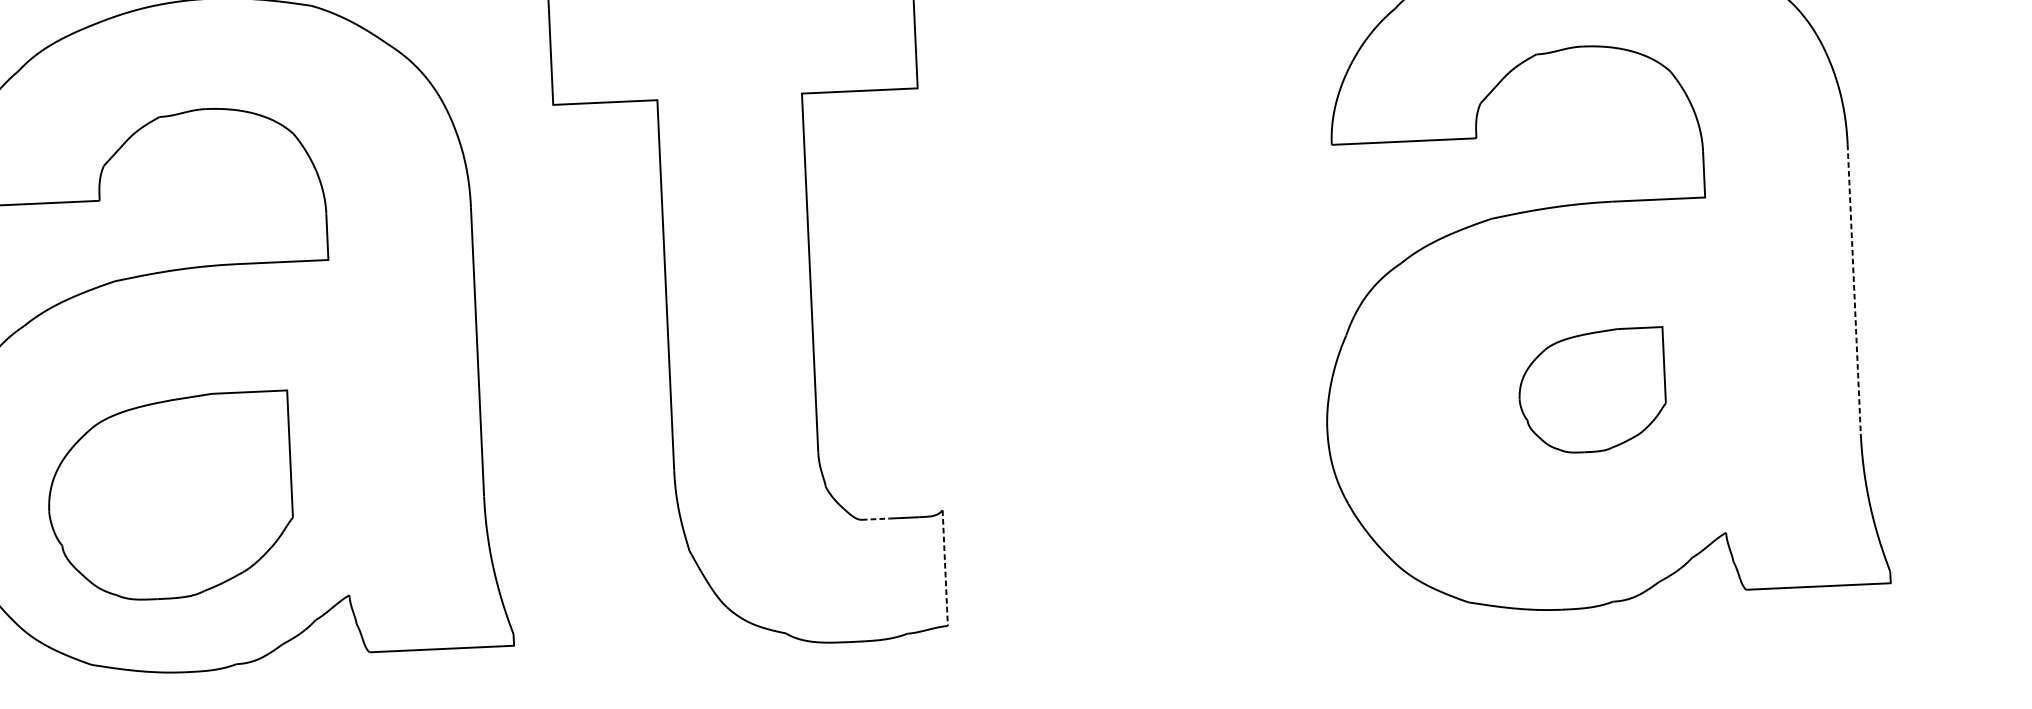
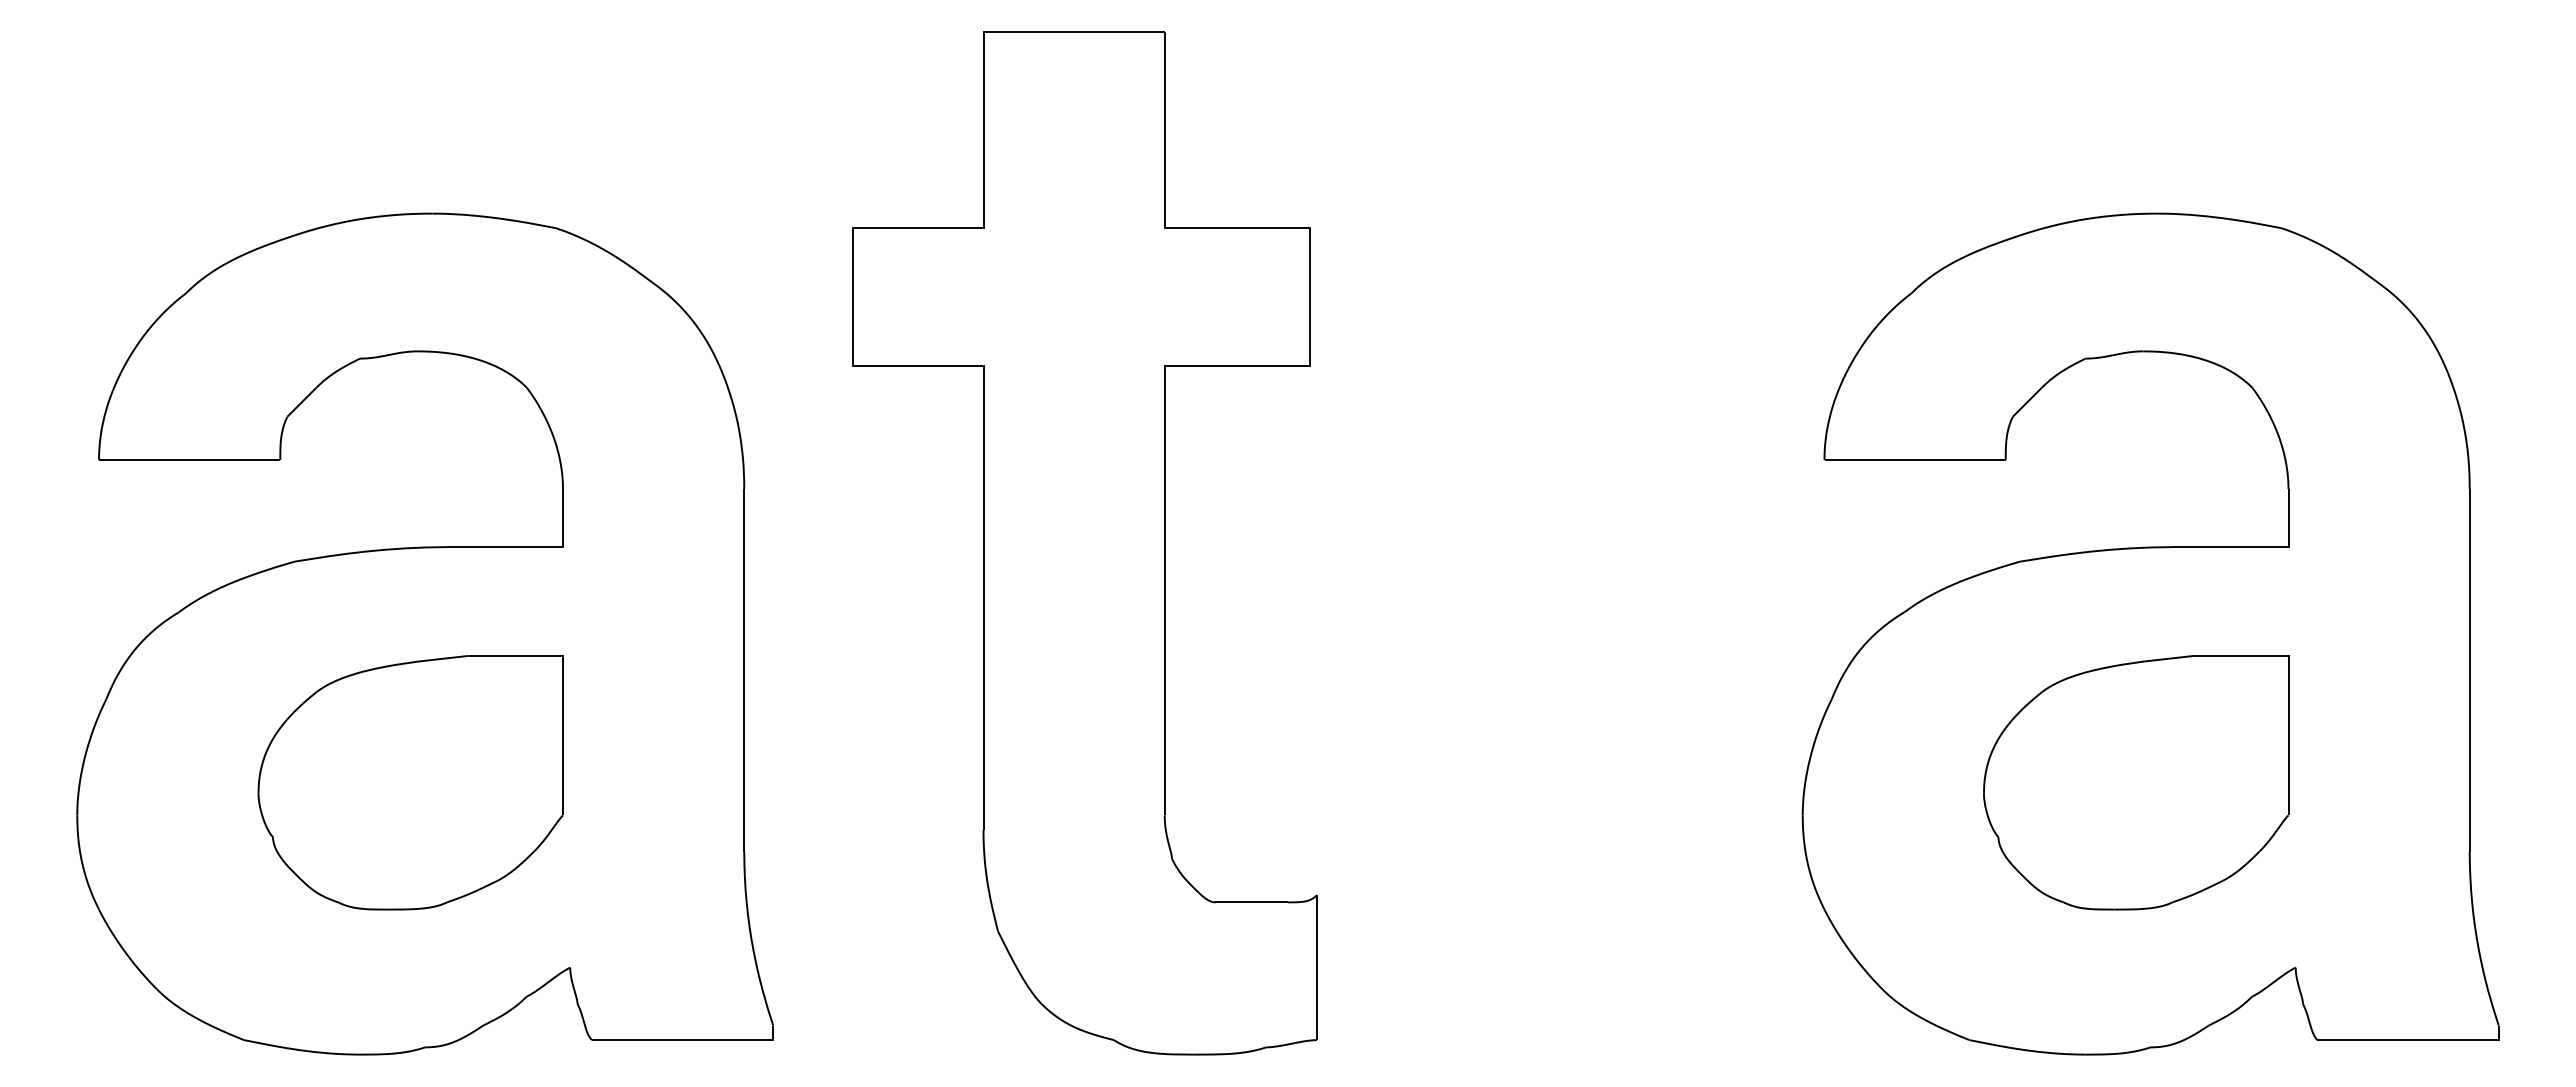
line: (1854, 289) -> (2469, 670), dashed -> solid
part: (1592, 390) -> (2136, 782), size x1.67
part: (170, 496) -> (410, 782), moved
line: (877, 519) -> (1234, 902), dashed -> solid
line: (944, 568) -> (1316, 967), dashed -> solid

